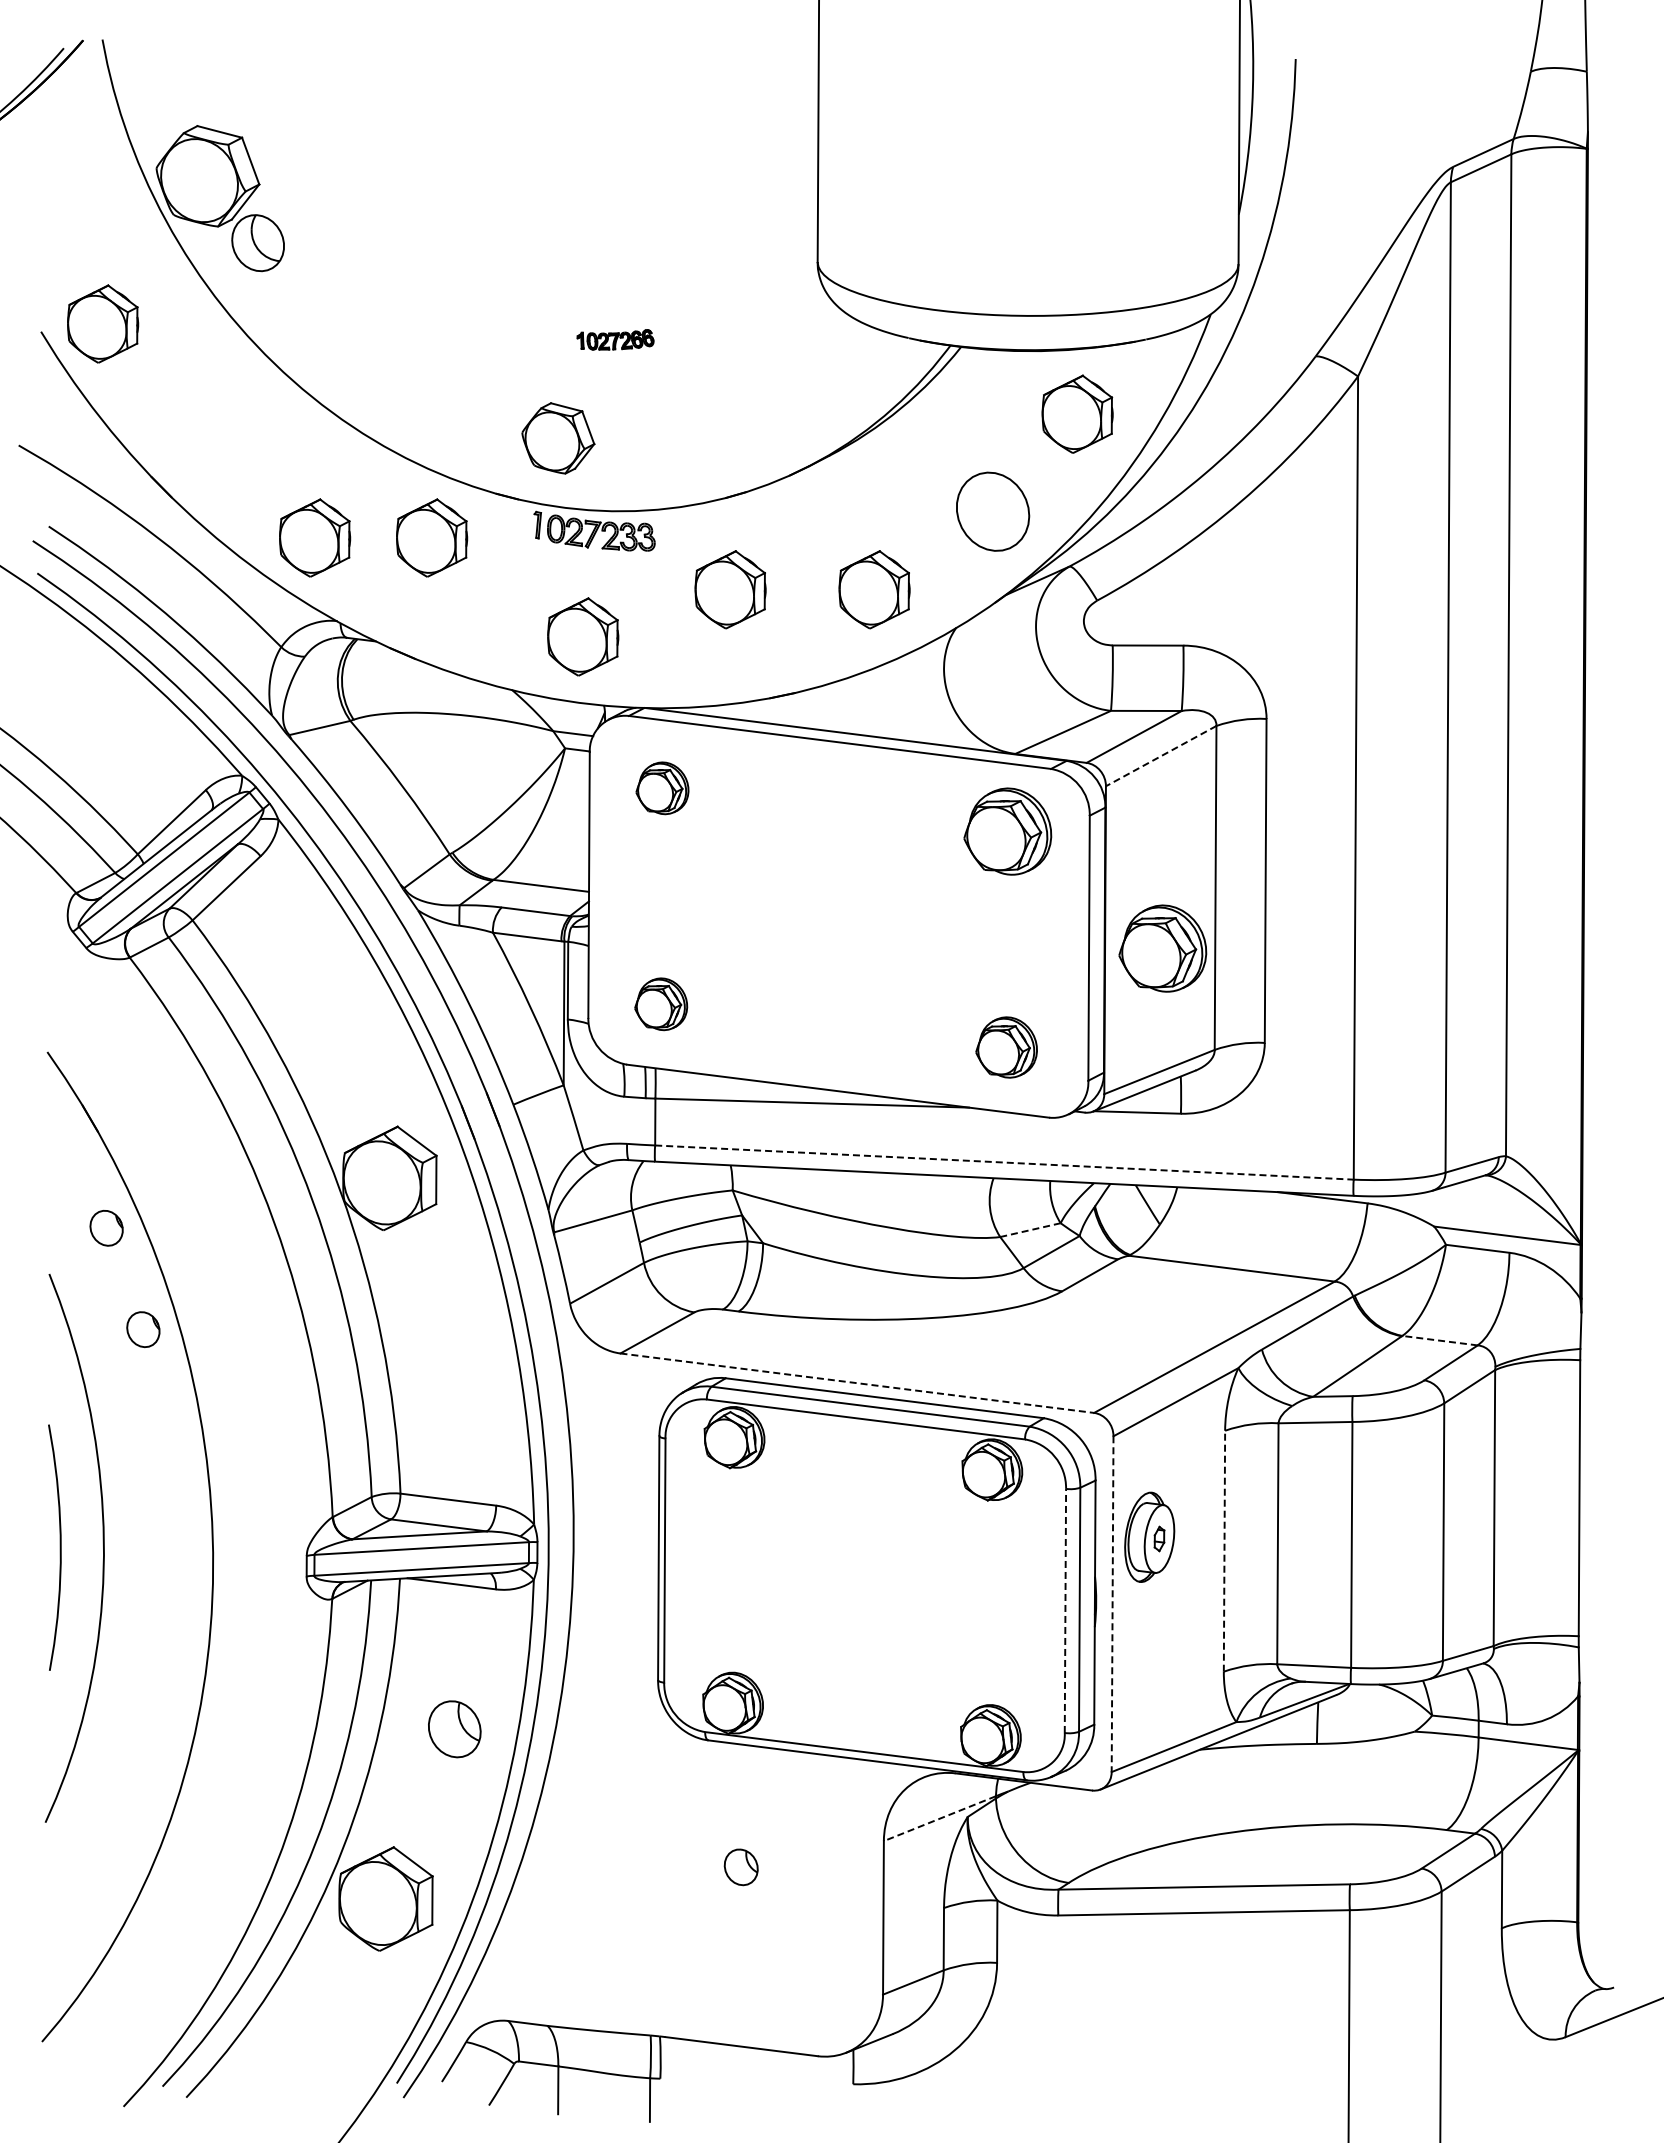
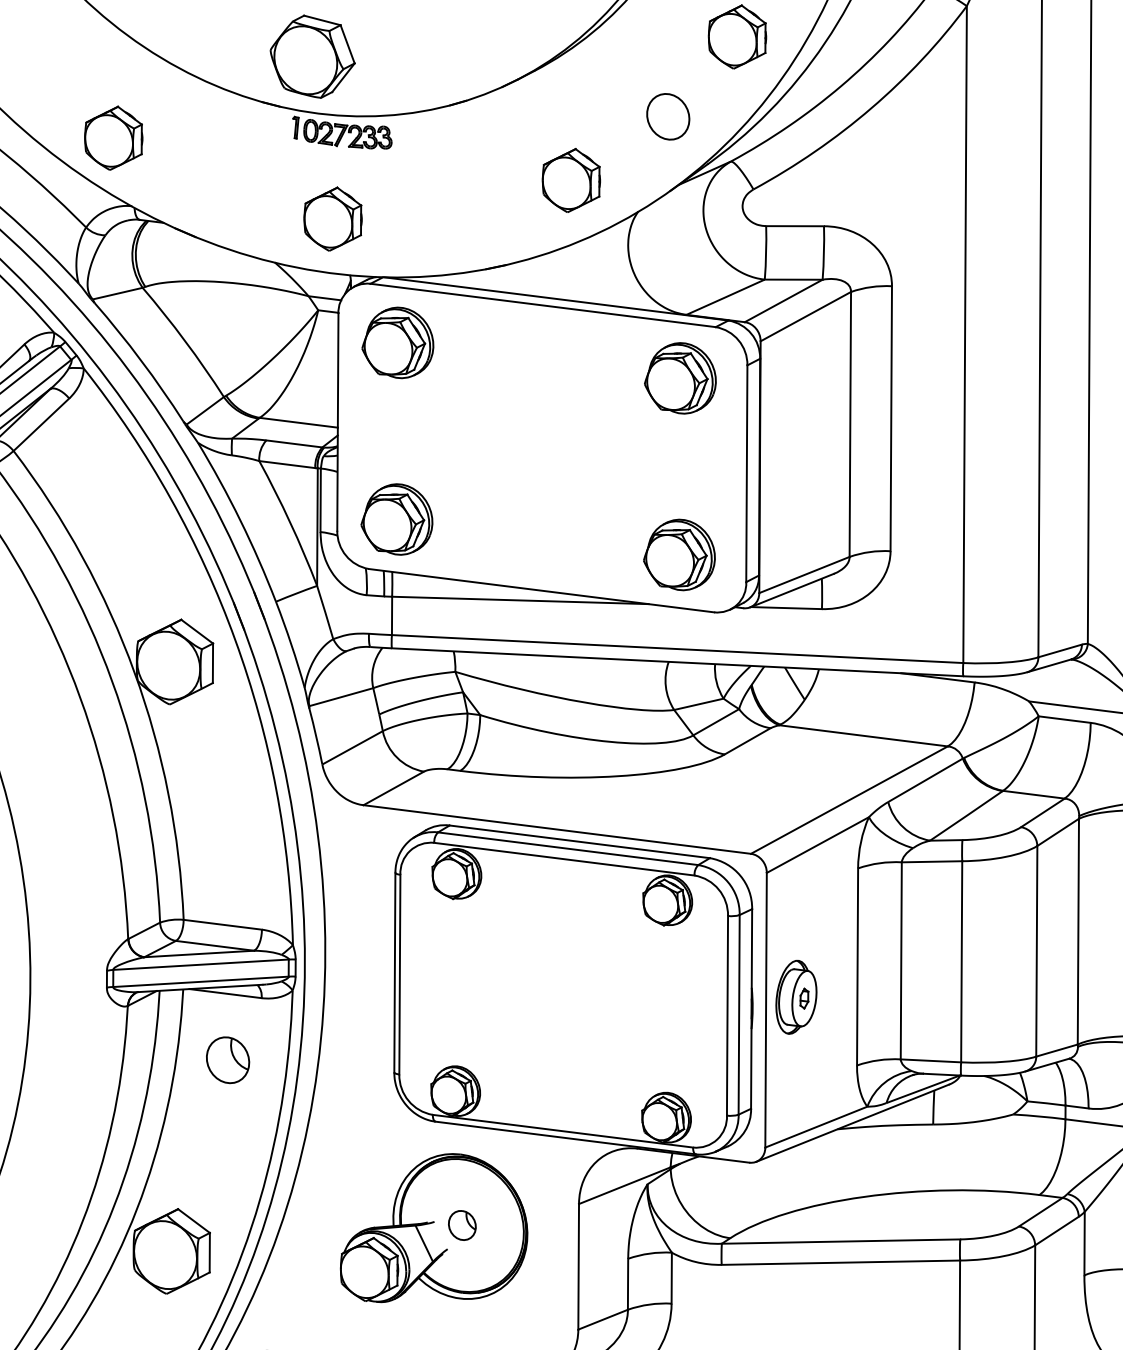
part: (558, 438) -> (312, 56), size x1.43
part: (992, 511) -> (667, 116), size x0.71
part: (432, 537) -> (209, 137), removed
part: (730, 589) -> (453, 180), removed
line: (1161, 756) -> (806, 316), dashed -> solid
part: (662, 788) -> (397, 343), size x1.67
part: (1162, 948) -> (806, 473), removed
part: (660, 1004) -> (396, 519), size x1.67
part: (1006, 1047) -> (679, 554), size x1.43
line: (1004, 1162) -> (677, 649), dashed -> solid
line: (1030, 1230) -> (698, 704), dashed -> solid
line: (1440, 1340) -> (1034, 794), dashed -> solid
line: (857, 1383) -> (557, 829), dashed -> solid
part: (1149, 1536) -> (796, 996), moved
line: (1224, 1550) -> (857, 966), dashed -> solid
line: (1112, 1604) -> (765, 1010), dashed -> solid
line: (1065, 1610) -> (727, 1015), dashed -> solid
part: (454, 1729) -> (227, 1060), moved
line: (939, 1818) -> (624, 1185), dashed -> solid
part: (706, 1870) -> (433, 1228), added

